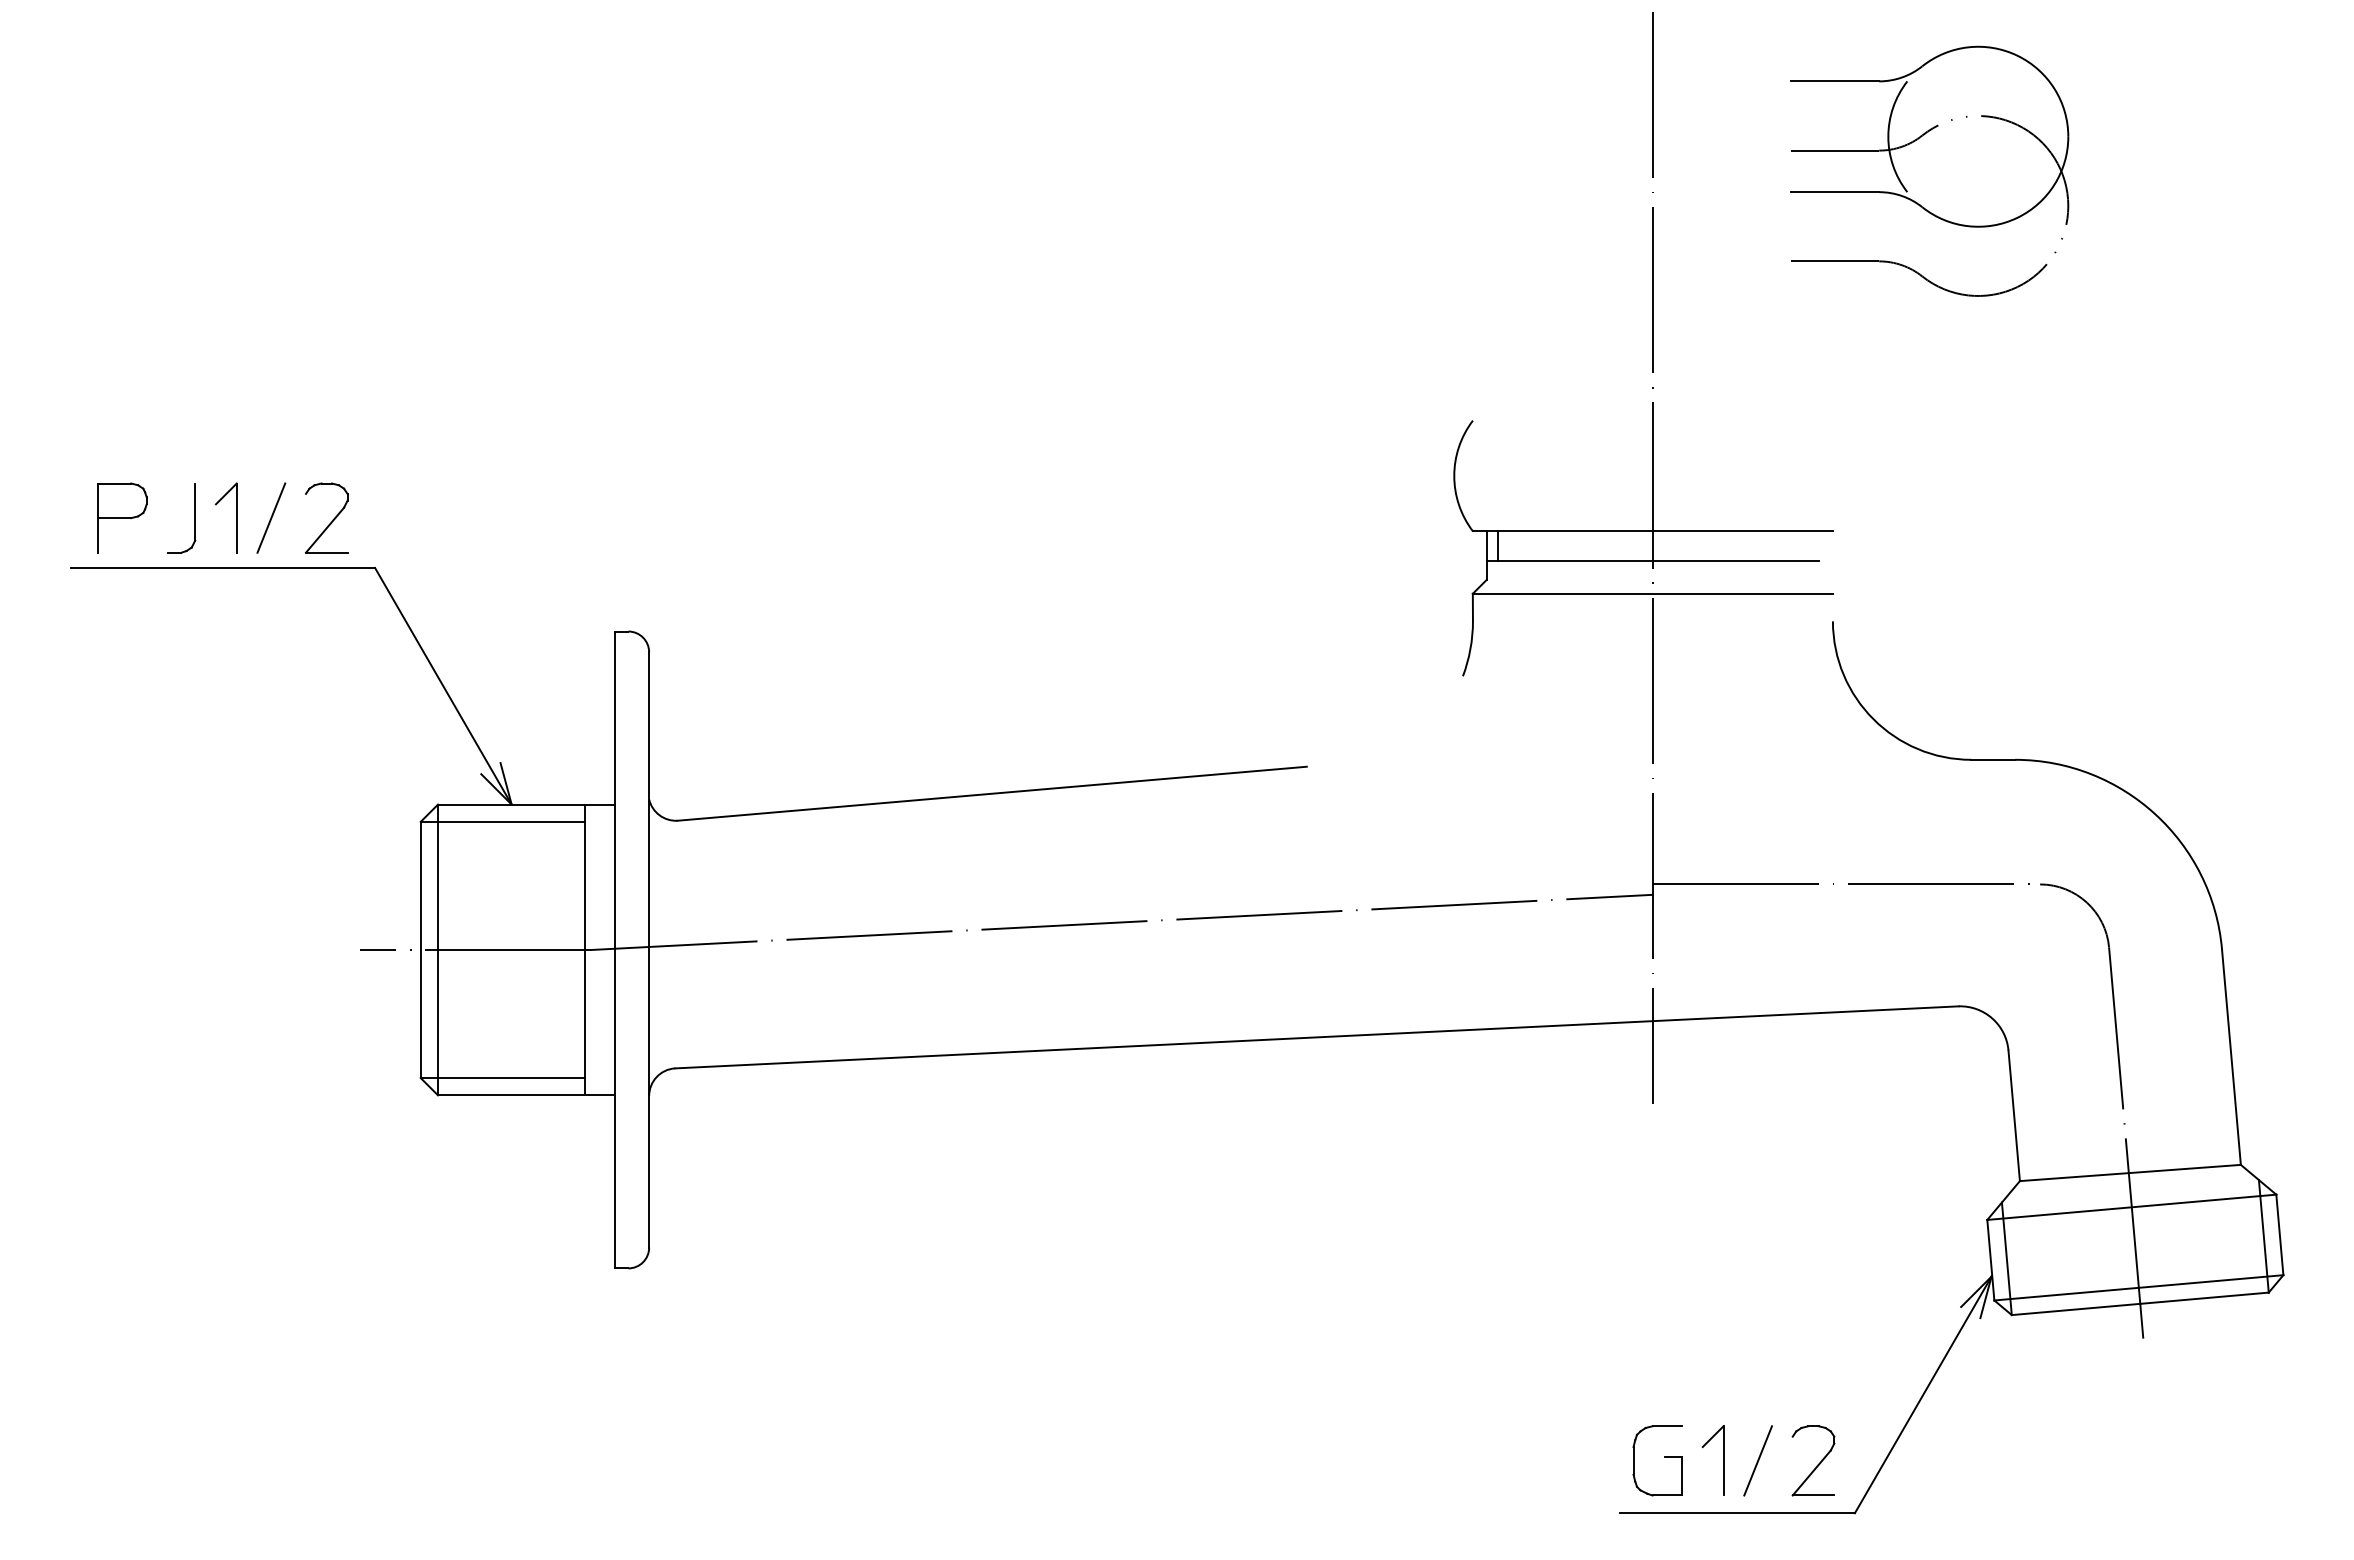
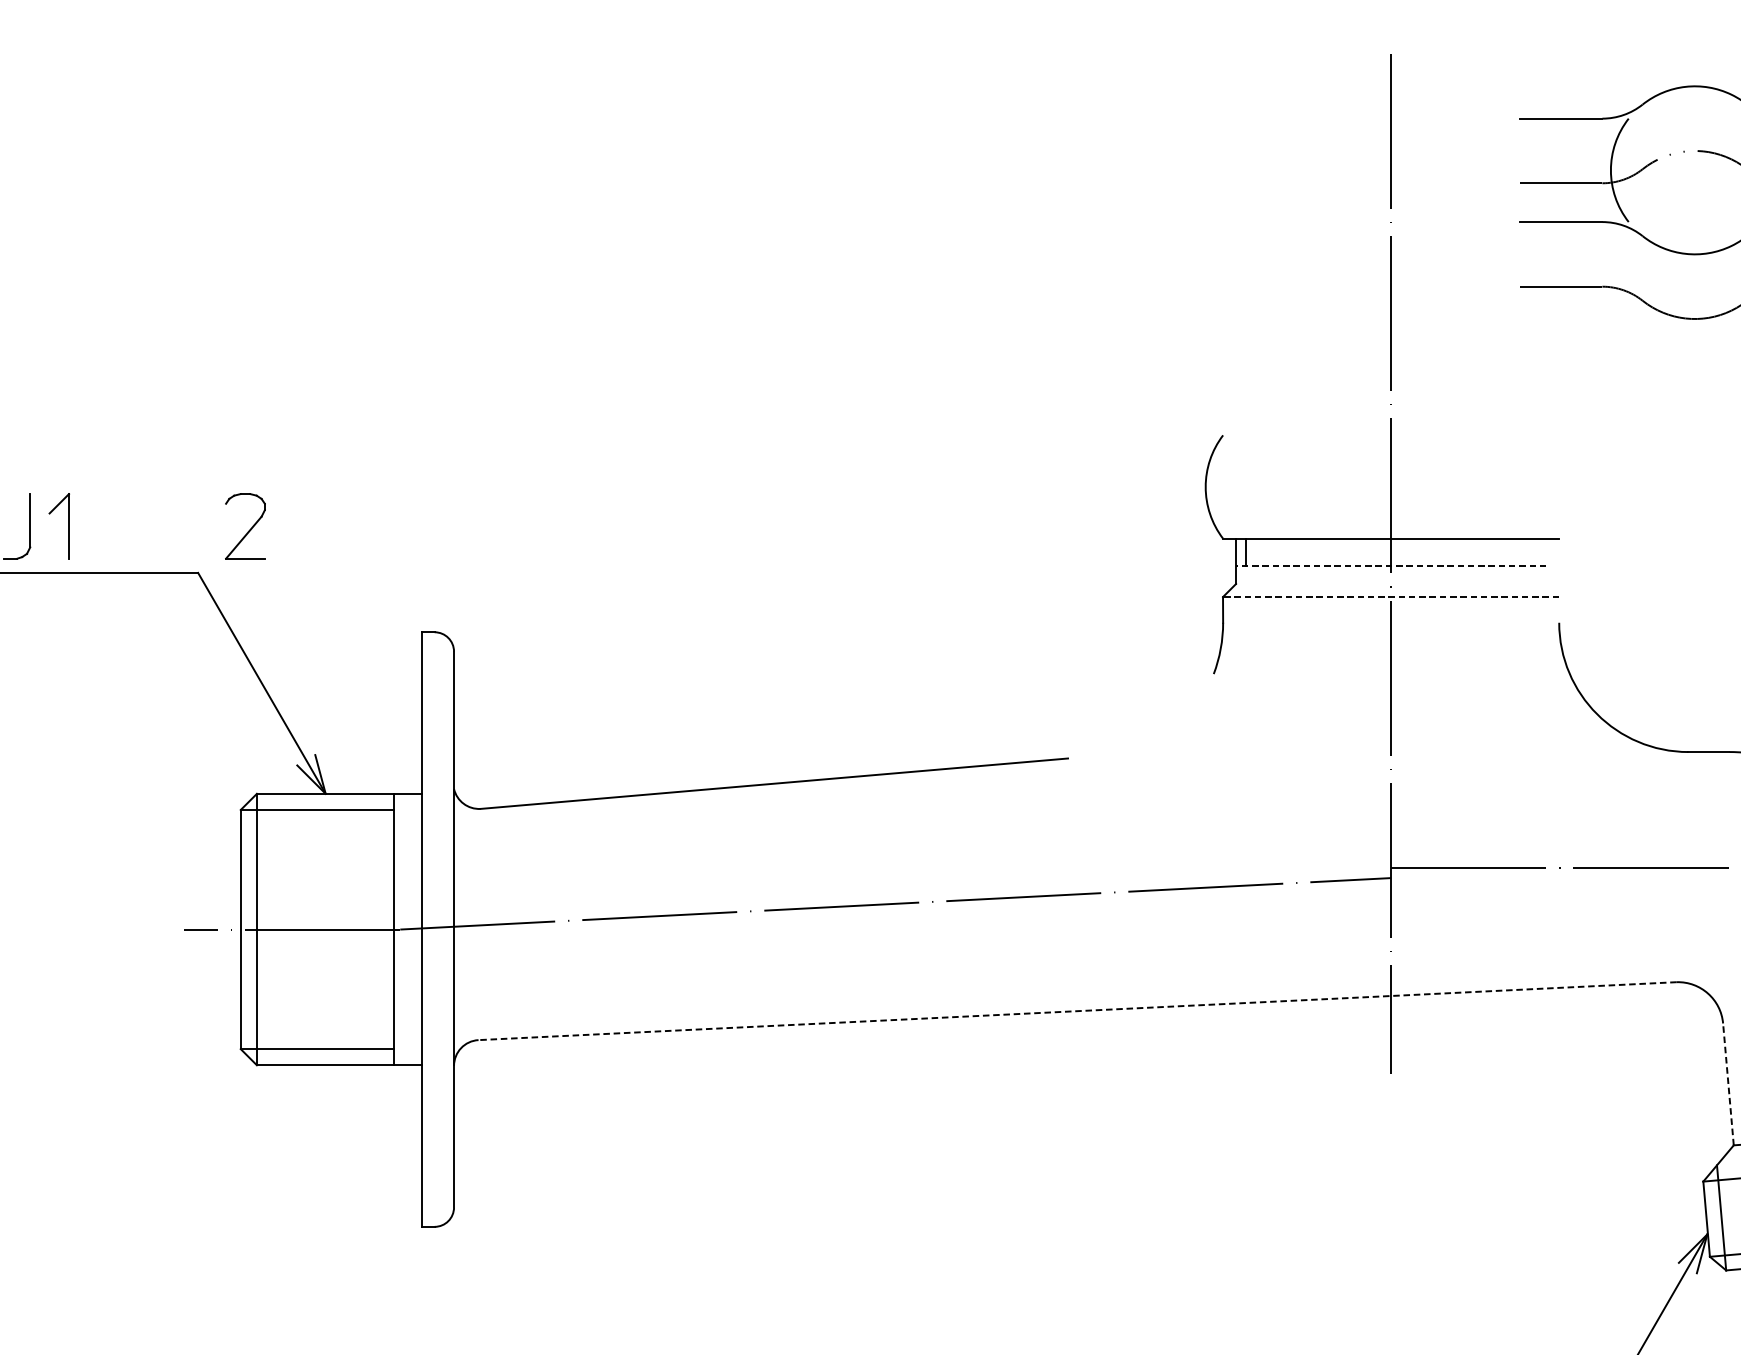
line: (271, 517) -> (101, 525), removed
part: (332, 519) -> (250, 527), moved
line: (1652, 560) -> (1390, 565), solid -> dashed
line: (1652, 593) -> (1390, 596), solid -> dashed
line: (1316, 1037) -> (1077, 1011), solid -> dashed
line: (2014, 1115) -> (1728, 1084), solid -> dashed

